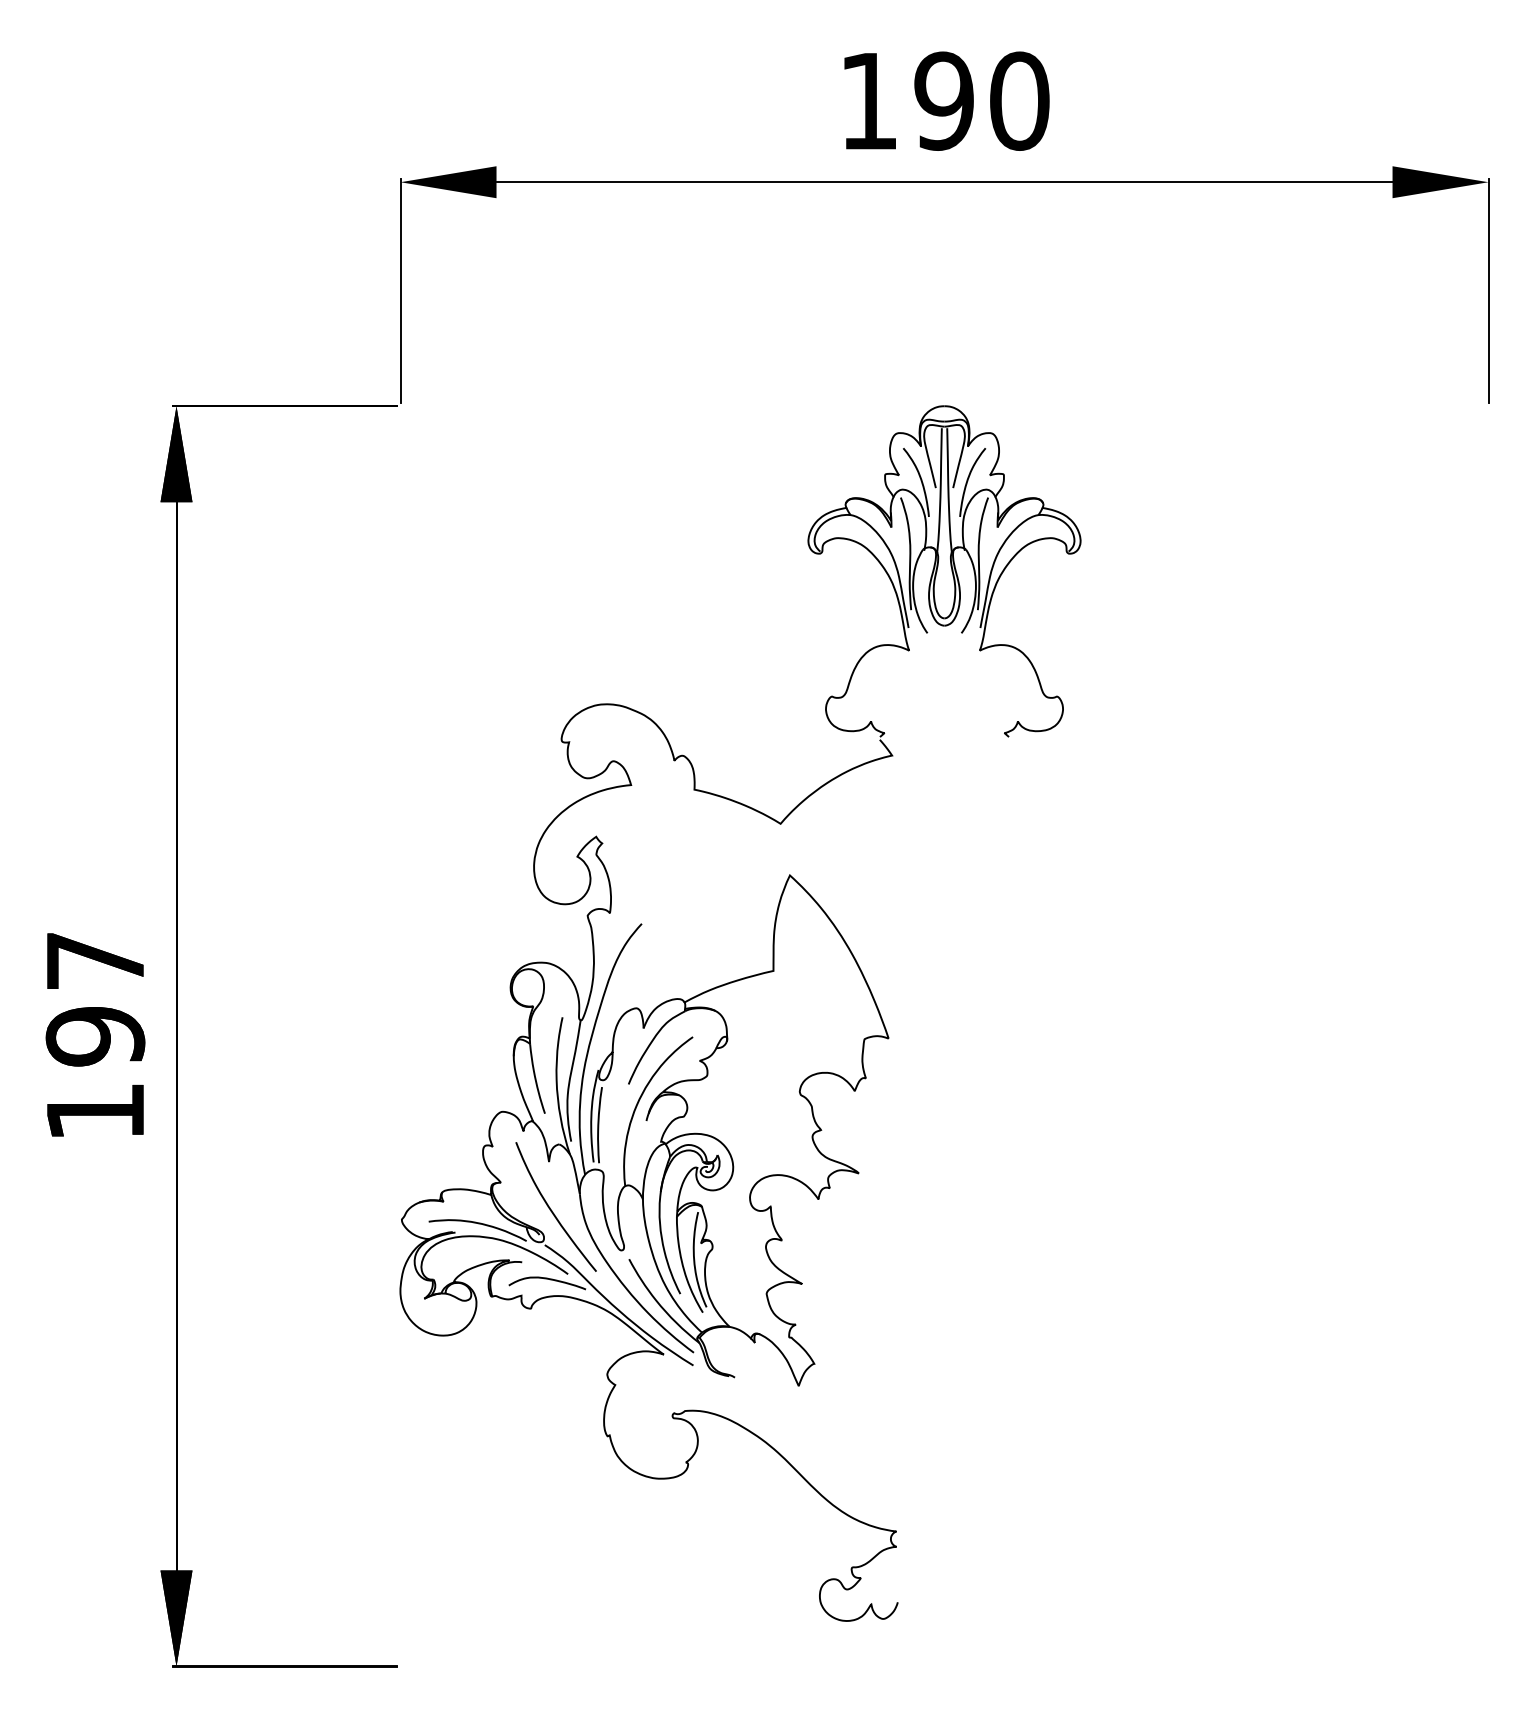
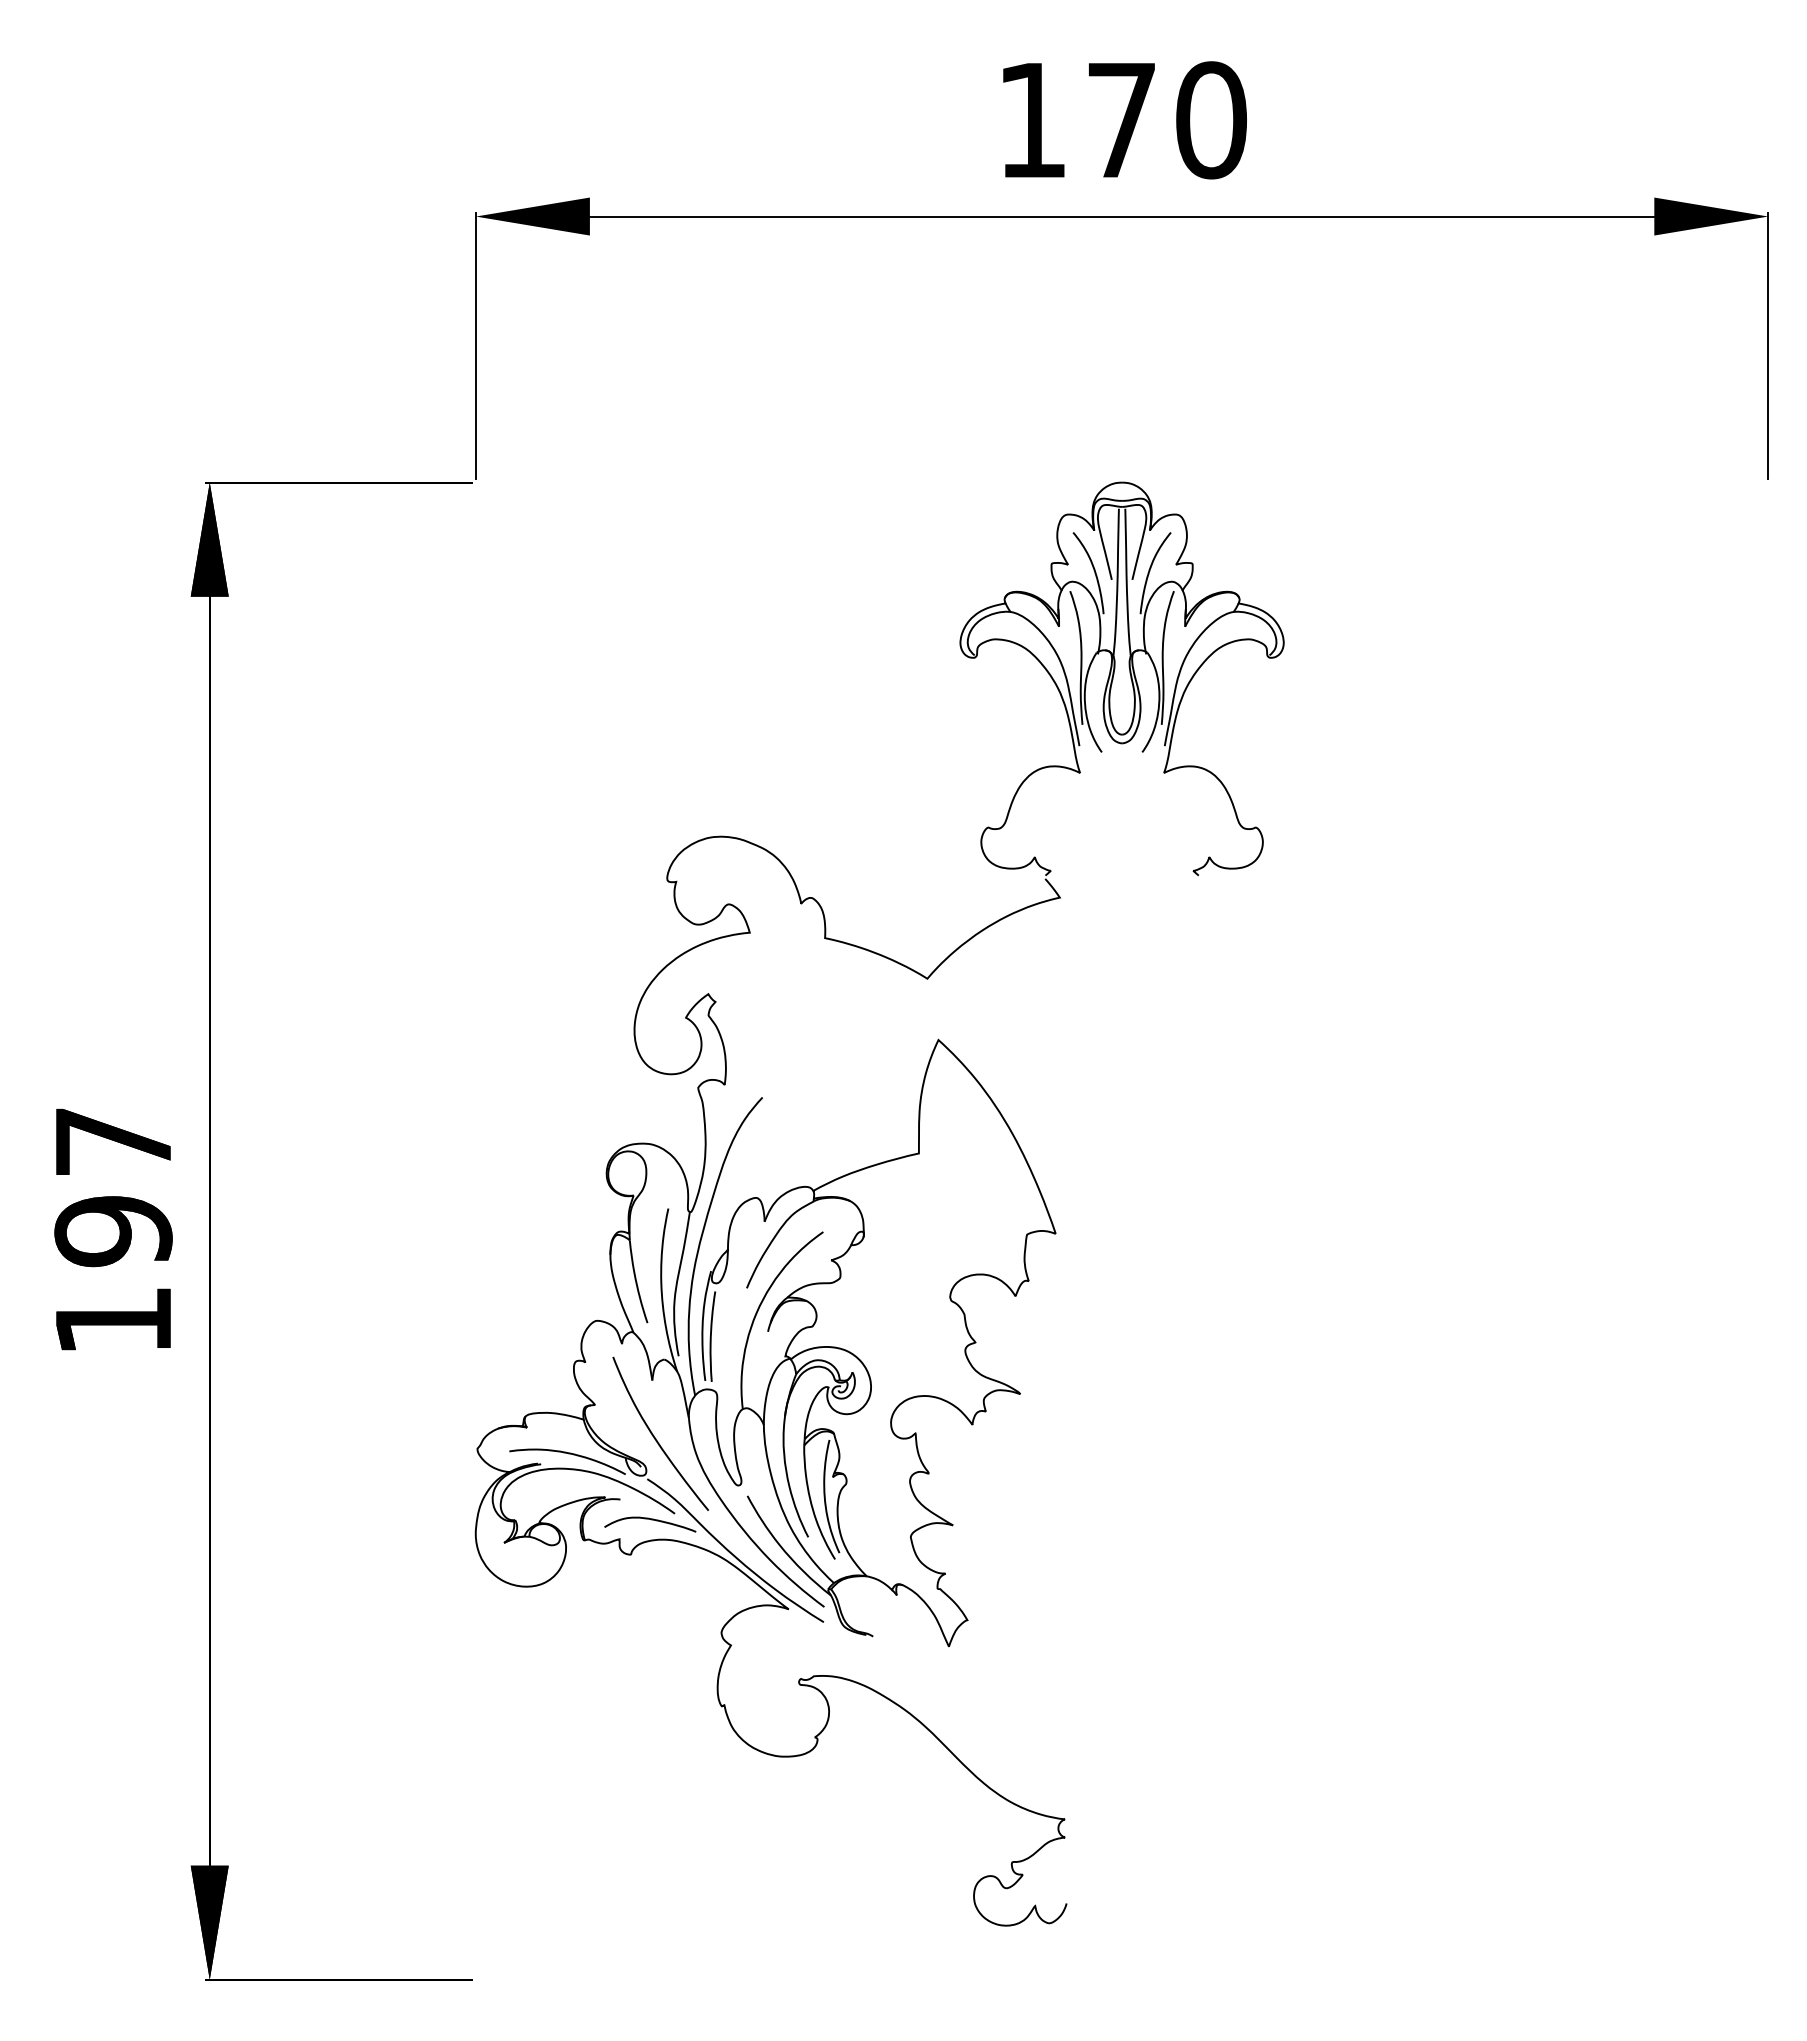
text: (944, 101) -> (1121, 120), 190 -> 170

